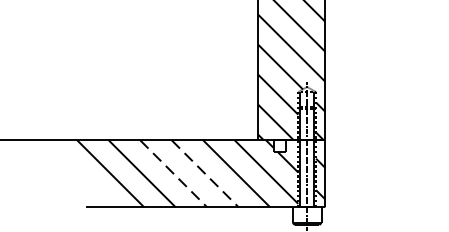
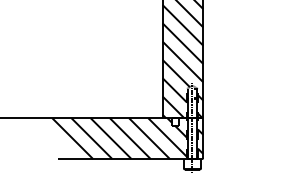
line: (174, 173) -> (111, 138), dashed -> solid
line: (205, 173) -> (130, 138), dashed -> solid

